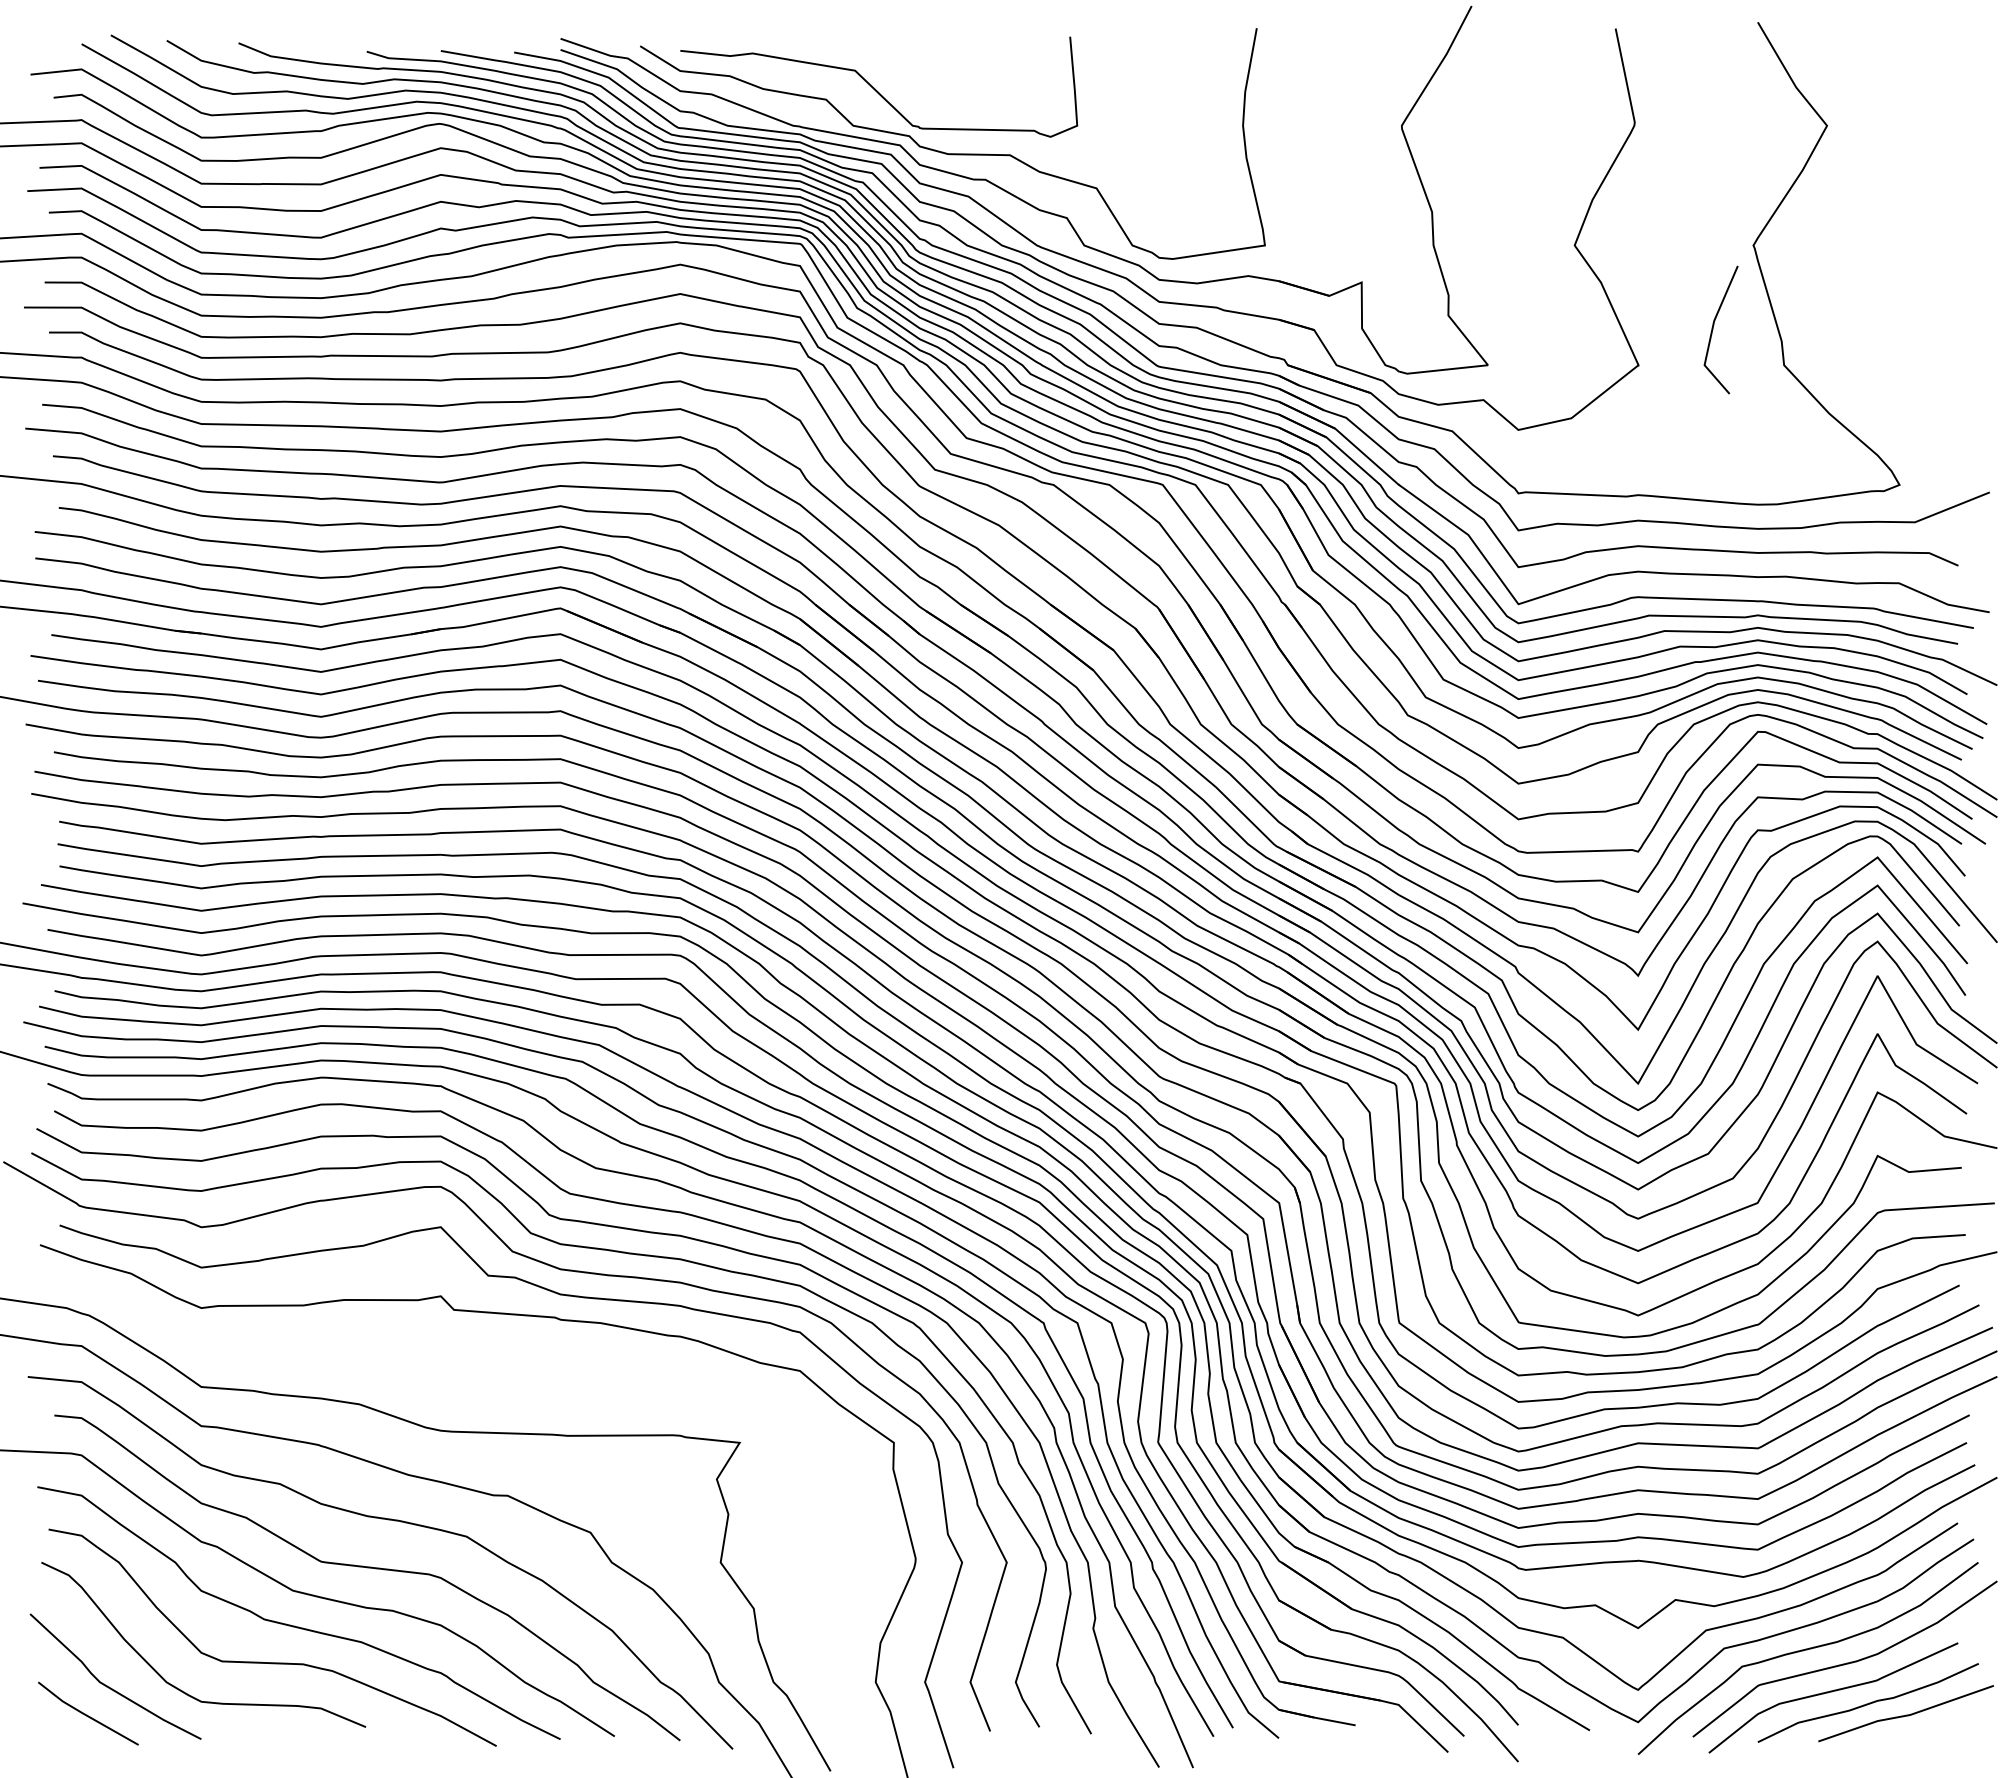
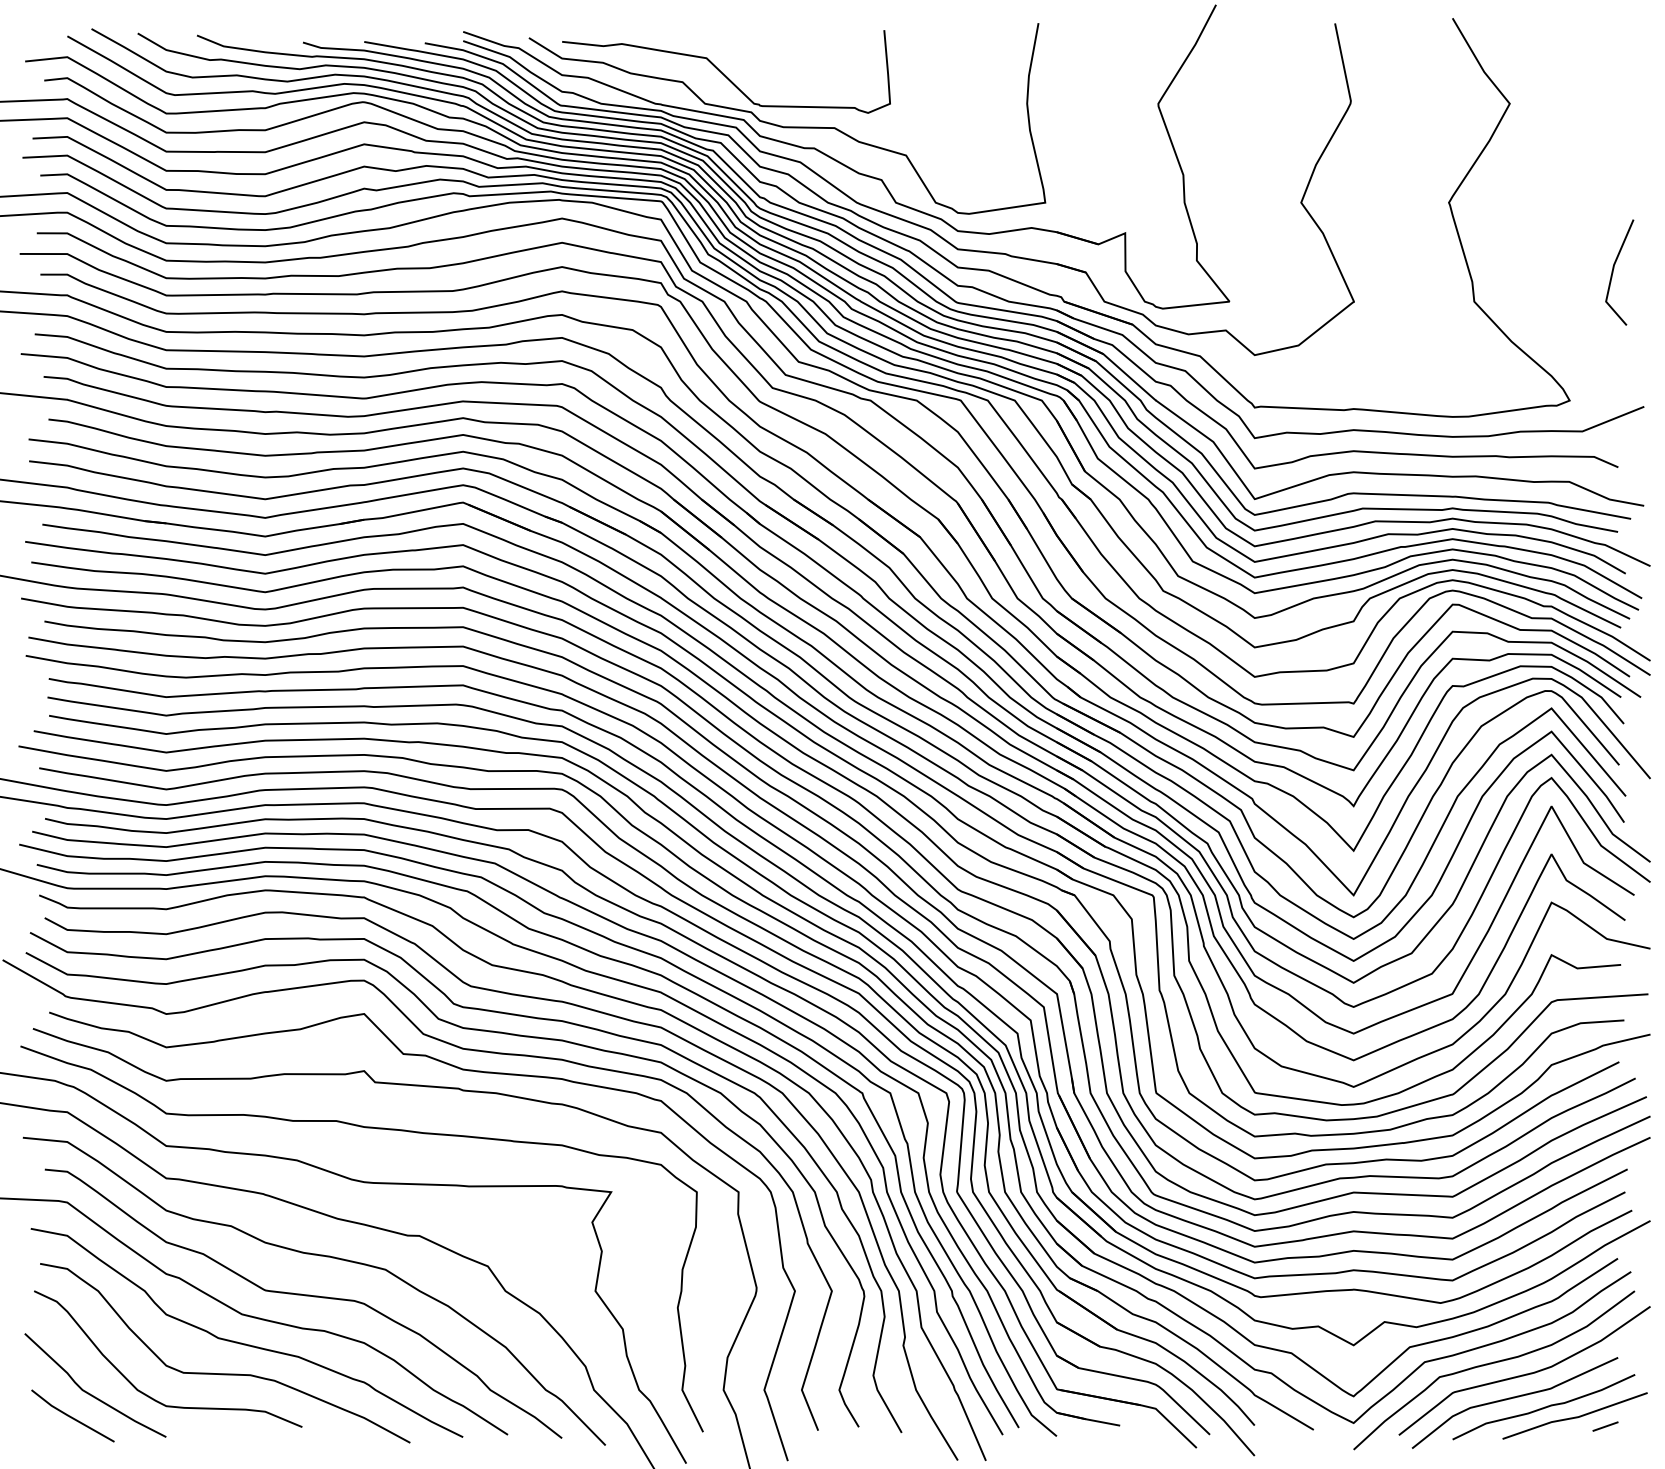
line: (1713, 329) -> (1613, 272), moved
curve: (454, 1366) -> (375, 1129), added
line: (1942, 1726) -> (1605, 1426), added

